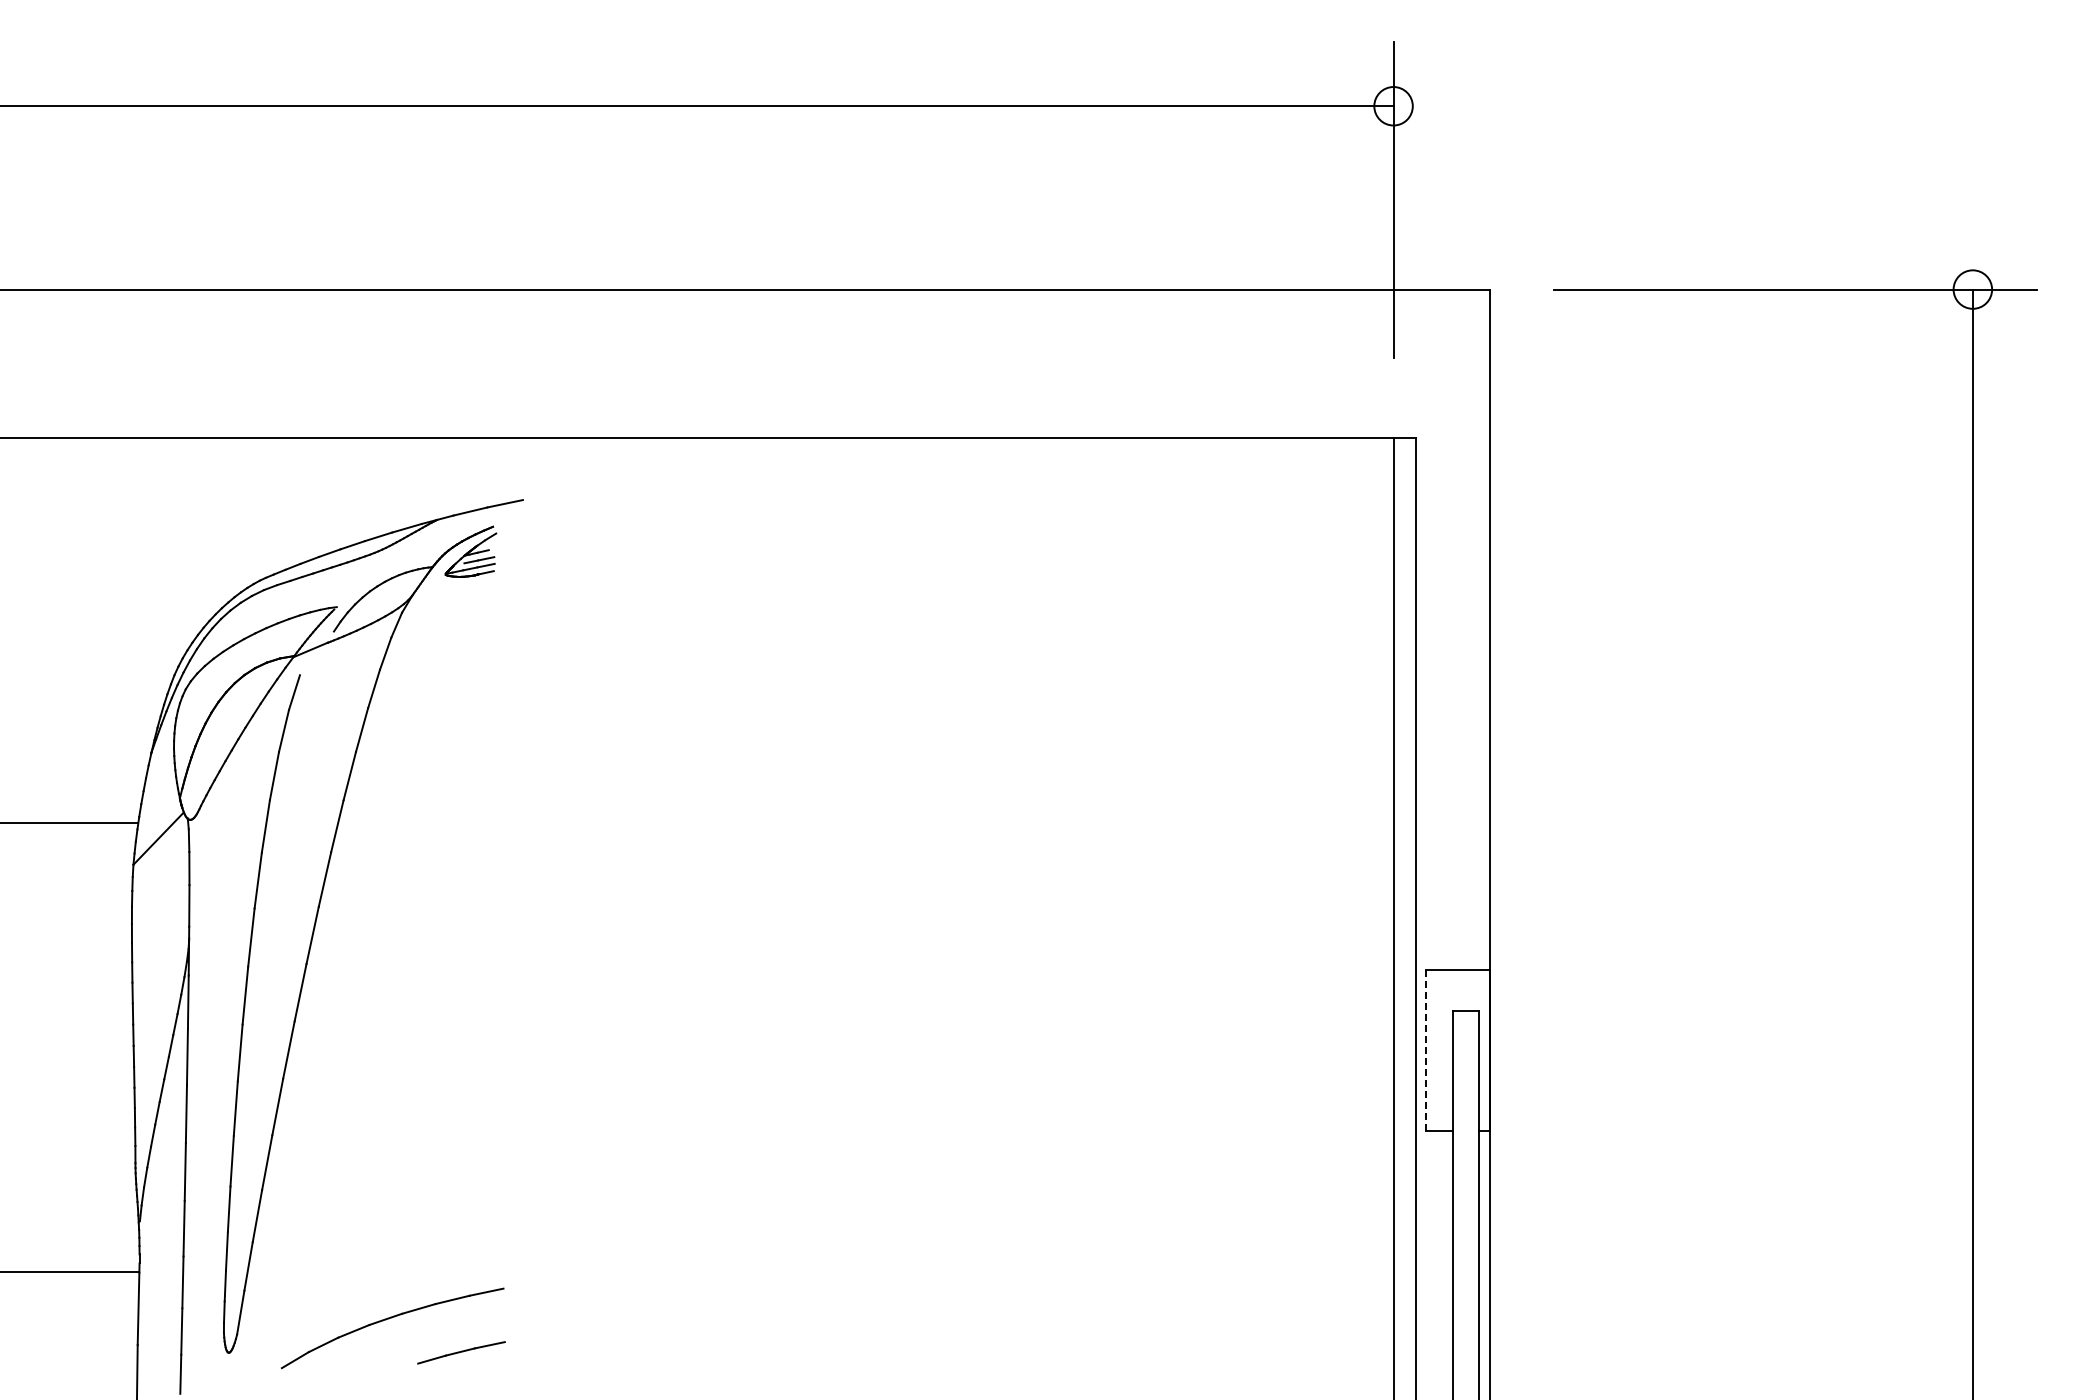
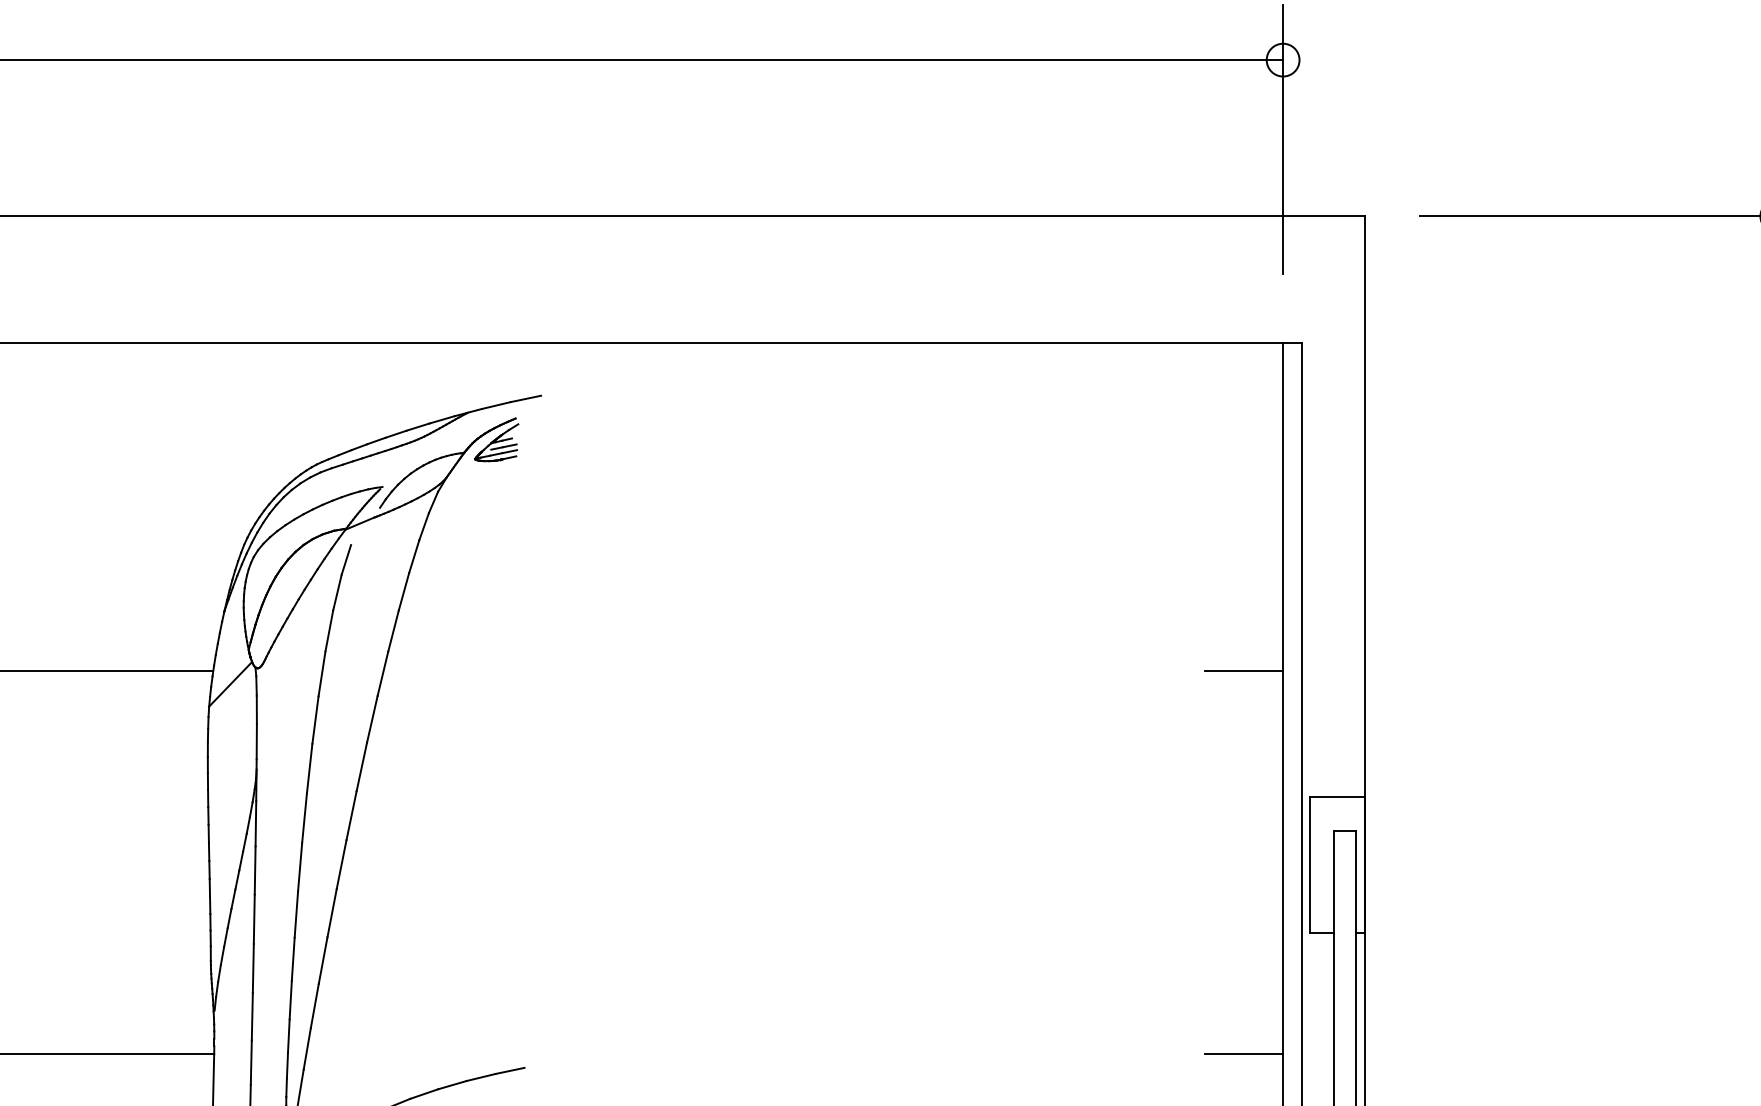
line: (1347, 822) -> (1243, 670), added
line: (1425, 1050) -> (1310, 864), dashed -> solid
line: (1347, 1271) -> (1243, 1053), added

